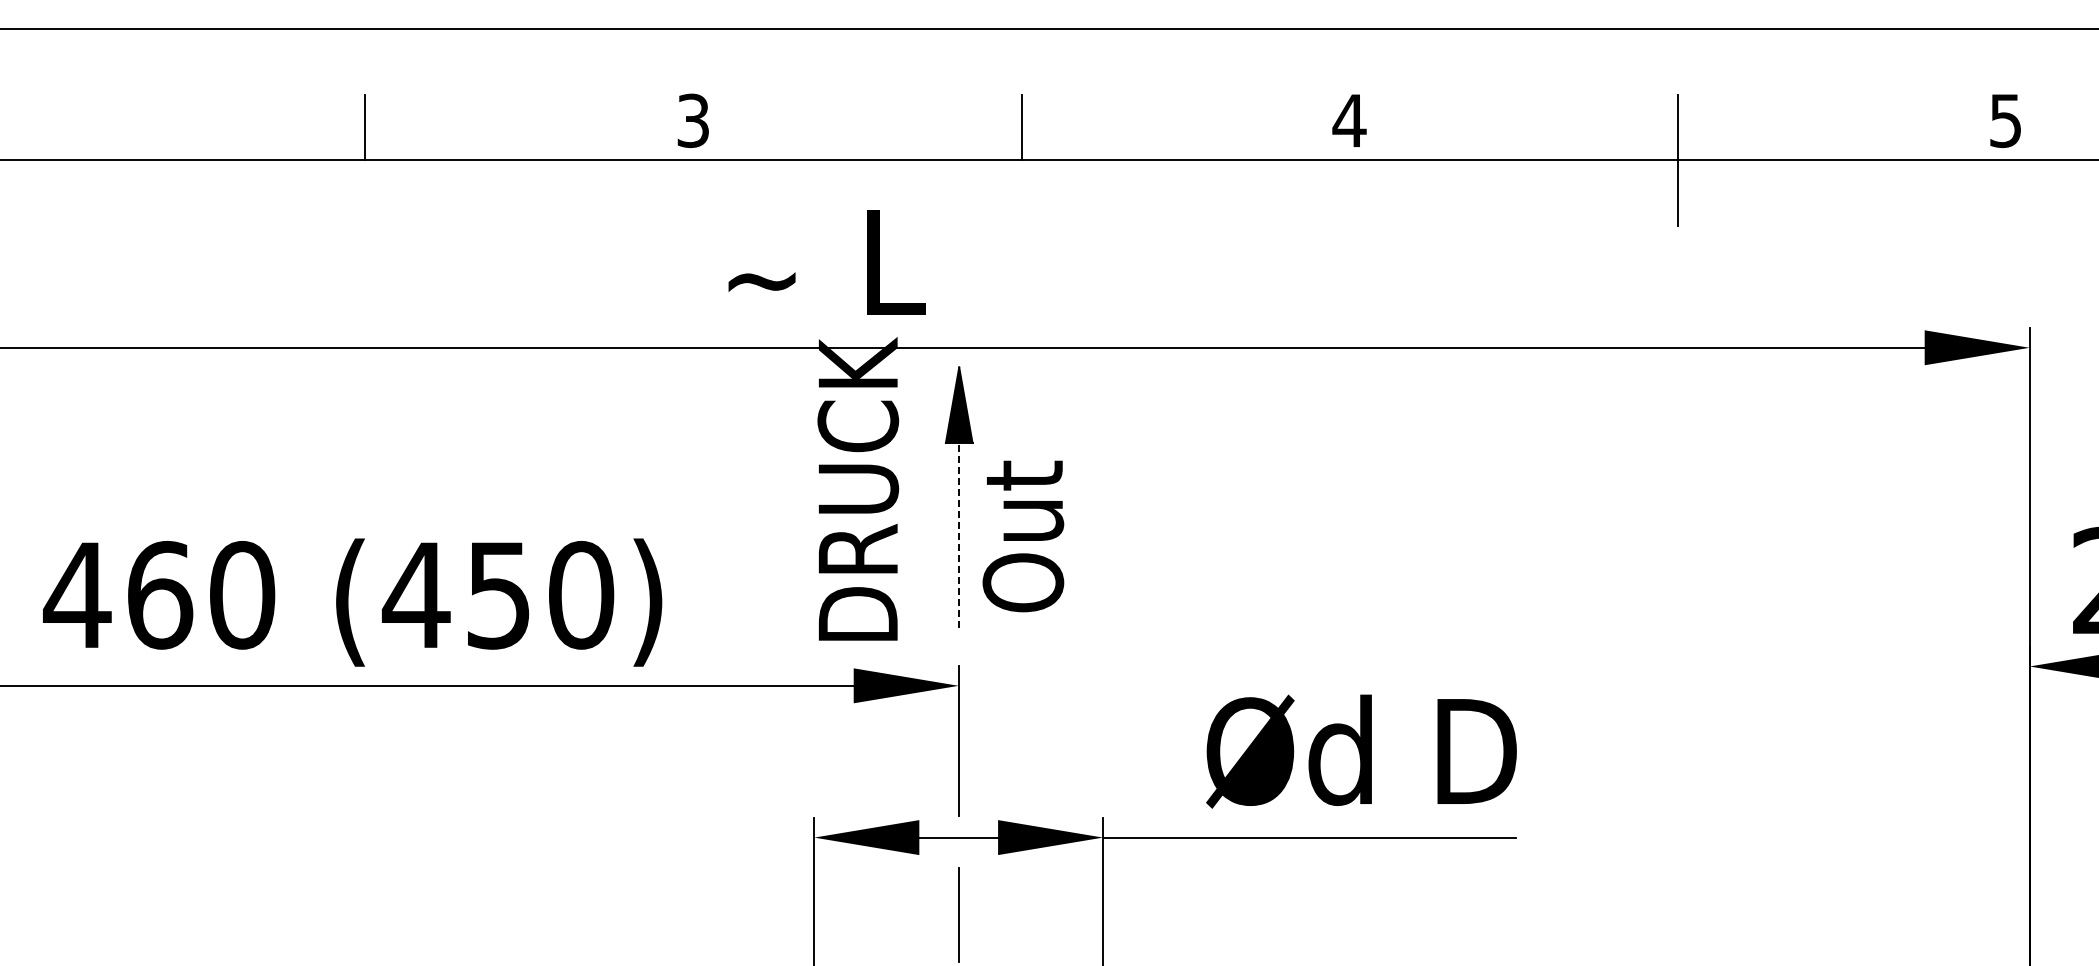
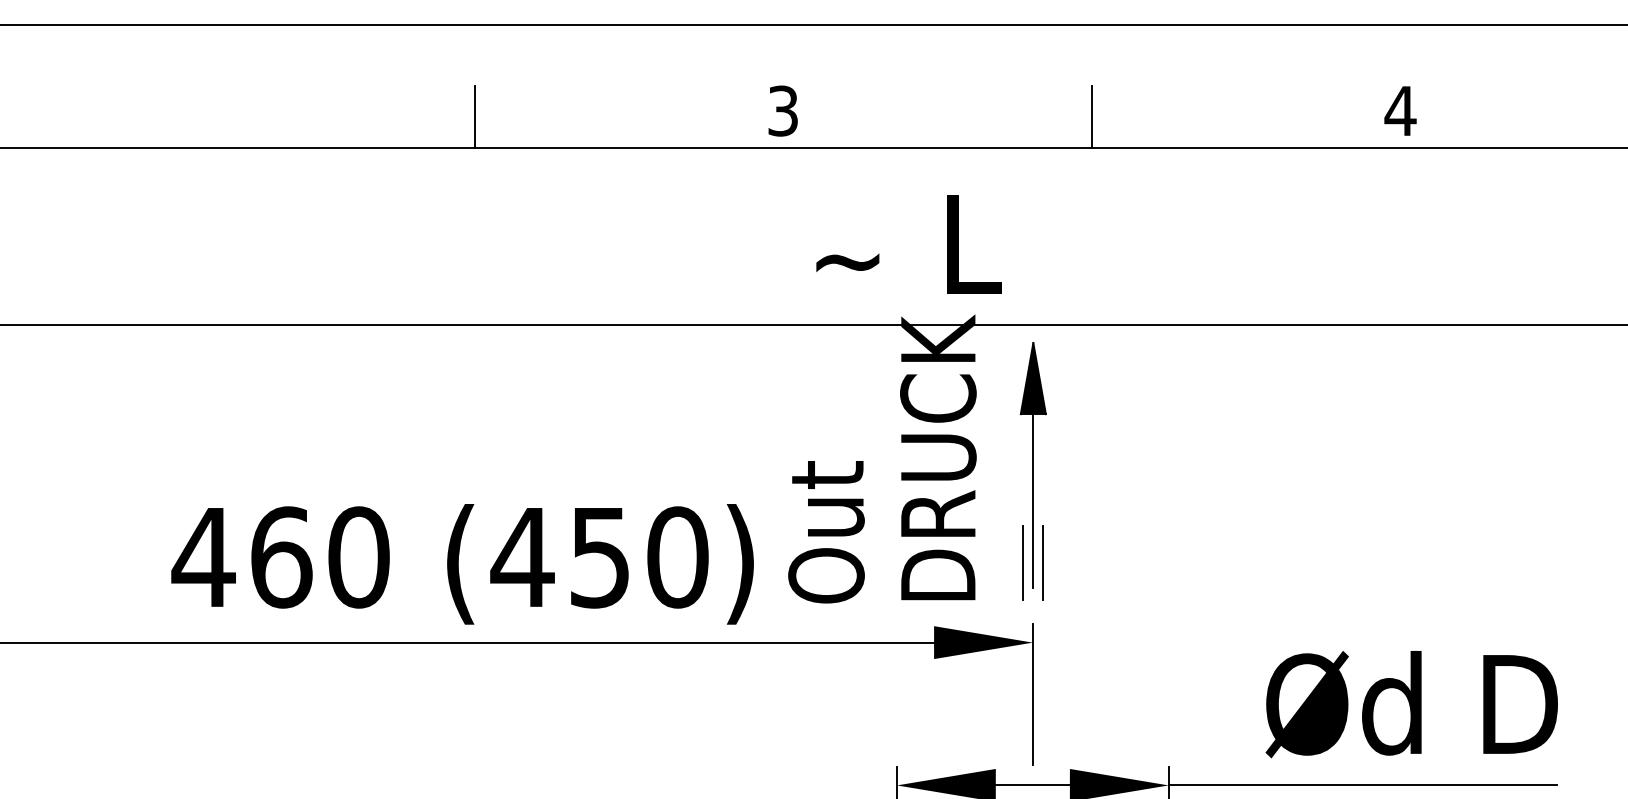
line: (959, 534) -> (1033, 500), dashed -> solid
text: (1023, 536) -> (826, 532), moved
line: (948, 600) -> (1023, 562), added
line: (969, 600) -> (1043, 562), added

